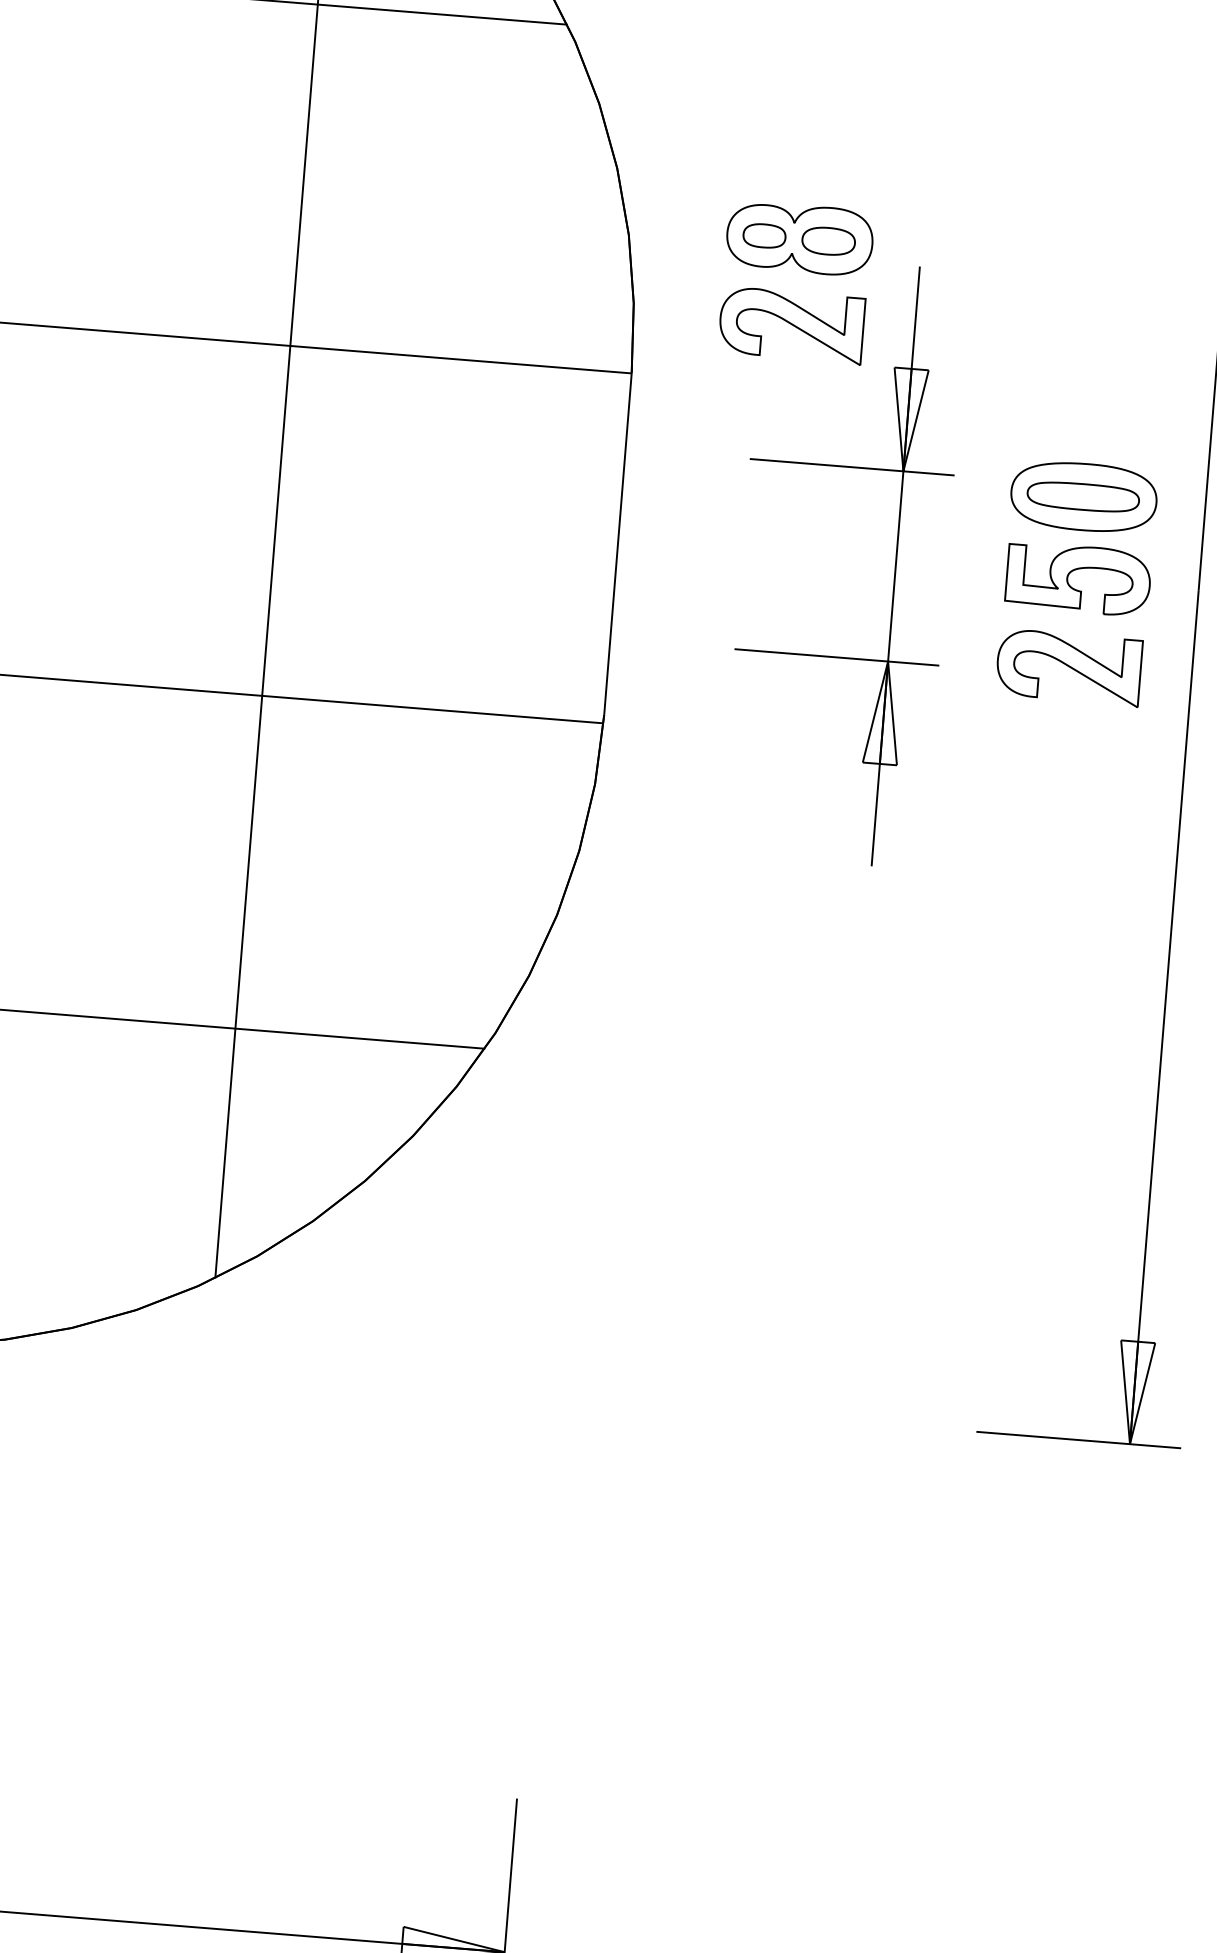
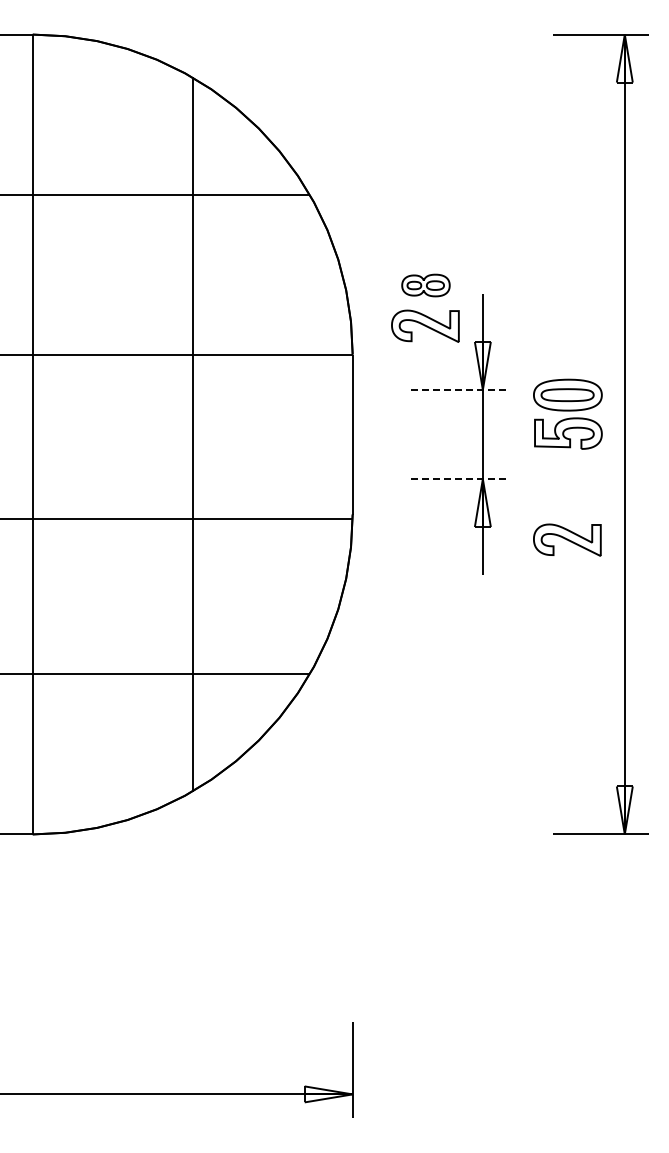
part: (798, 238) -> (425, 285), size x0.7
line: (851, 466) -> (458, 389), solid -> dashed
line: (836, 658) -> (458, 479), solid -> dashed
part: (1069, 666) -> (567, 539), moved

